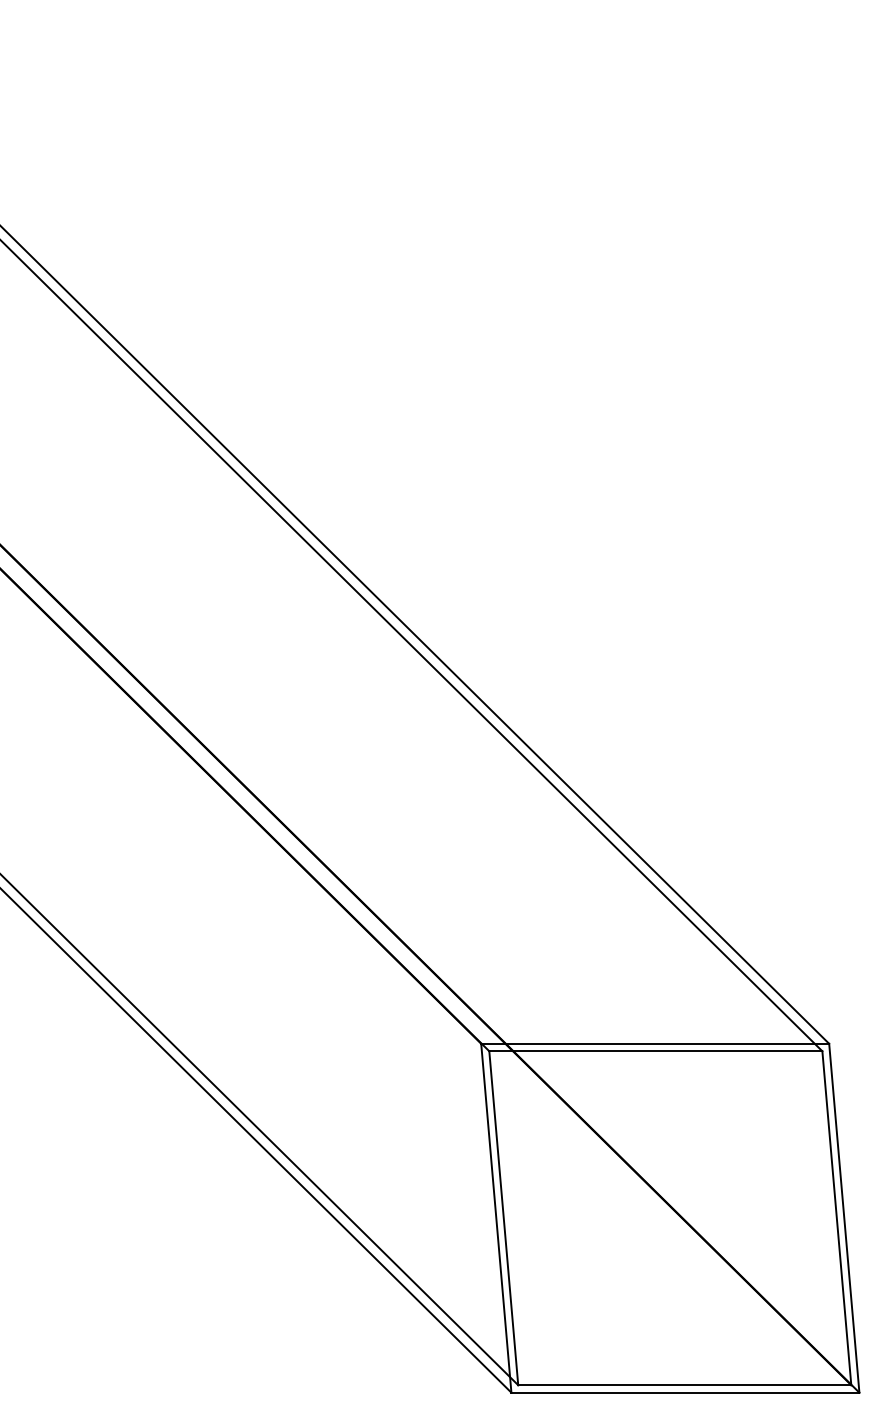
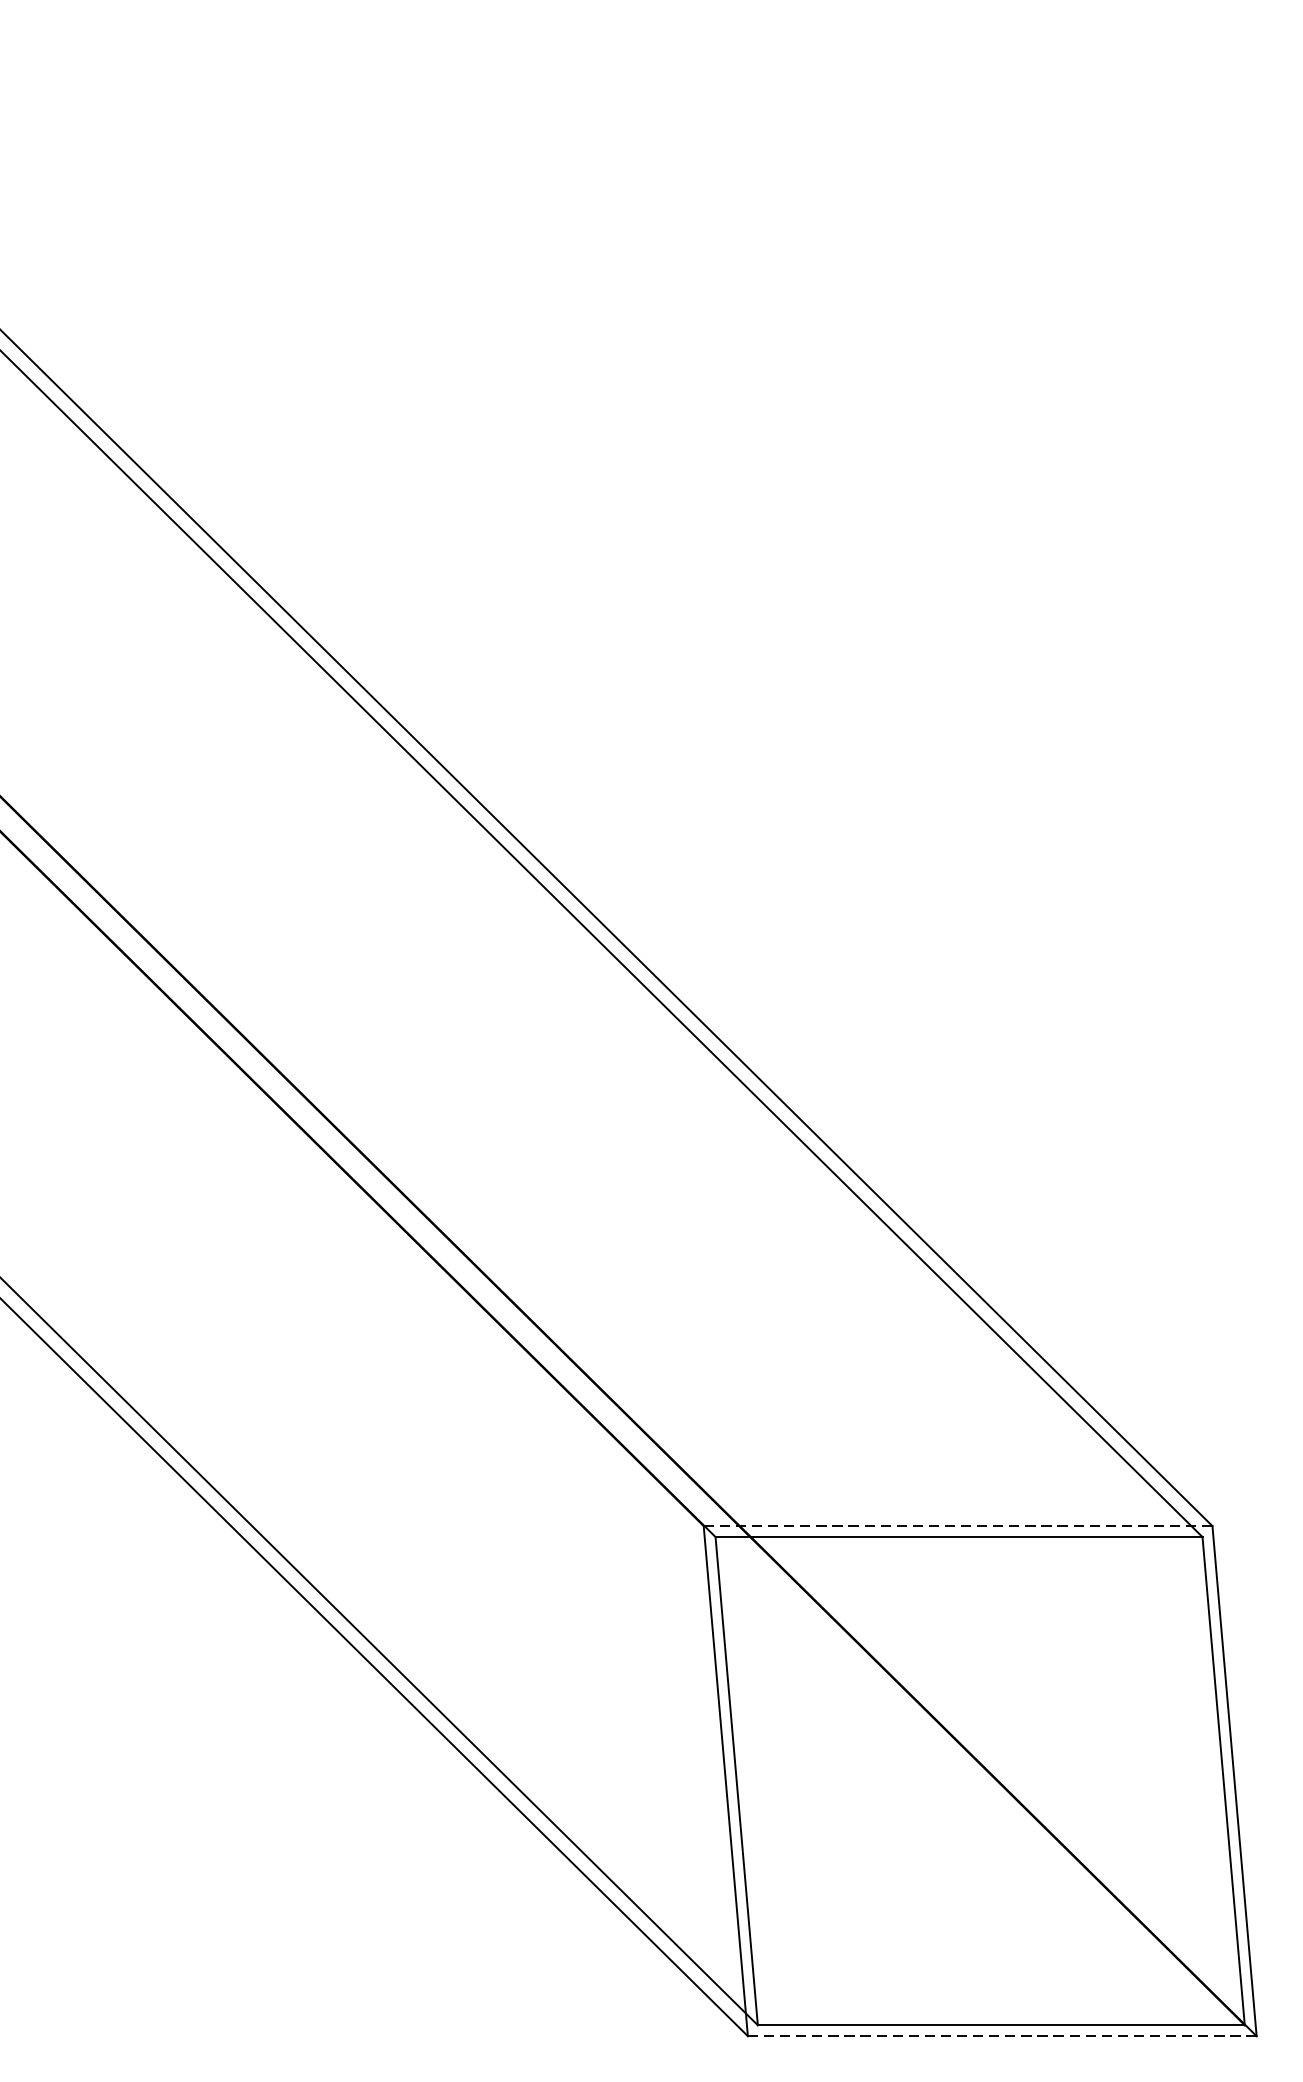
line: (655, 1043) -> (958, 1525), solid -> dashed
line: (685, 1392) -> (1002, 2035), solid -> dashed

